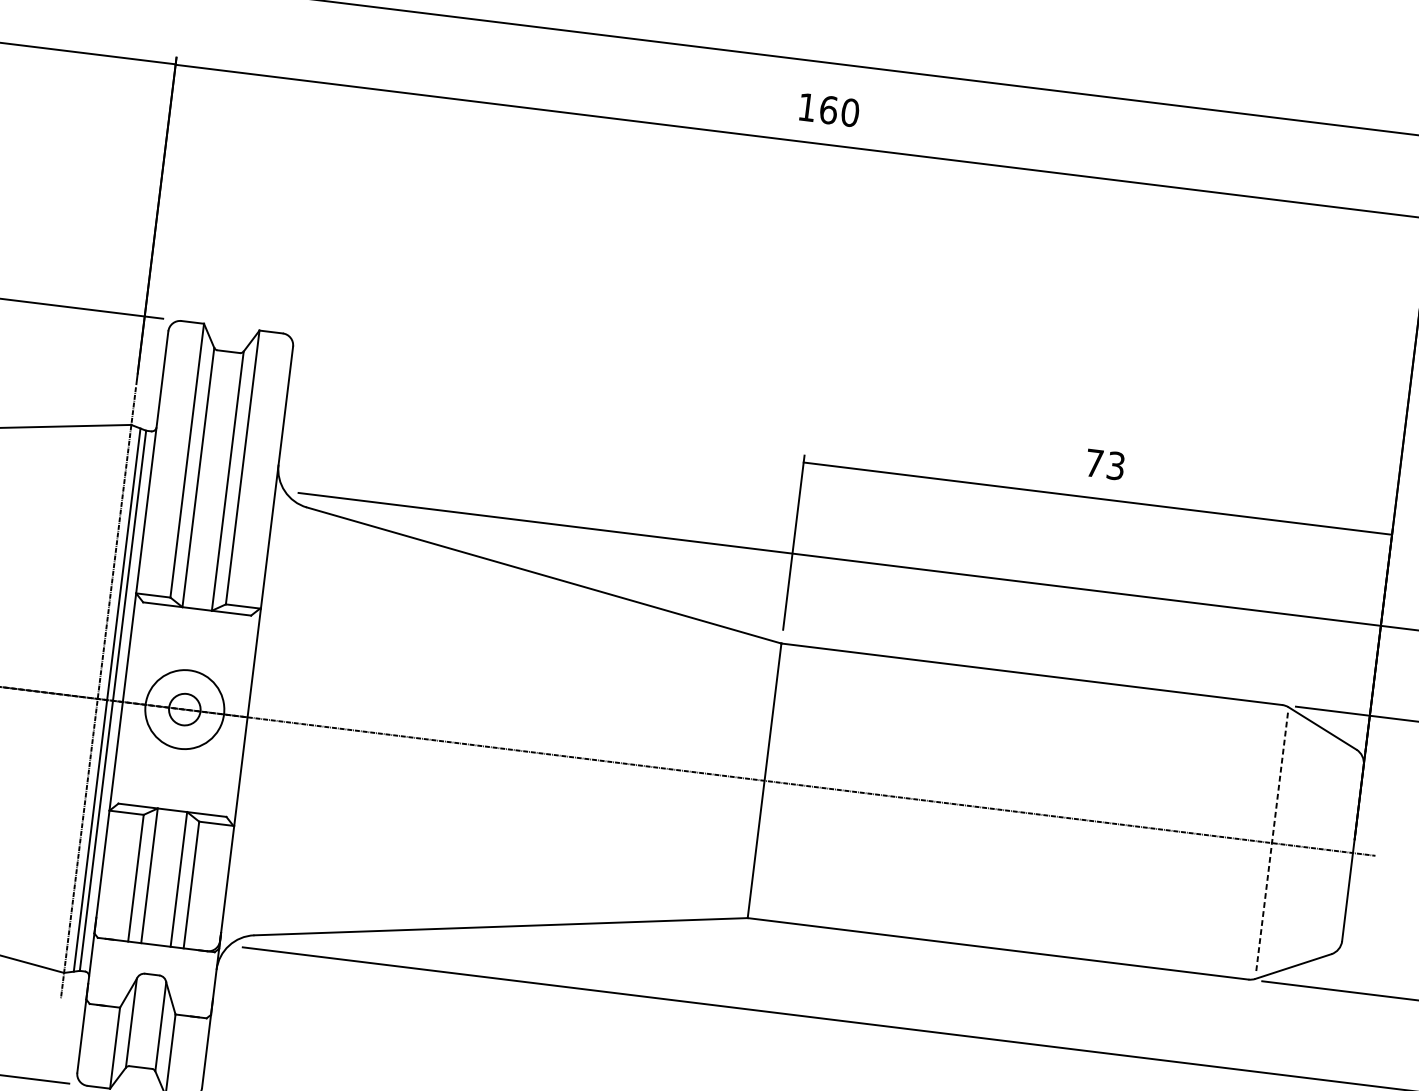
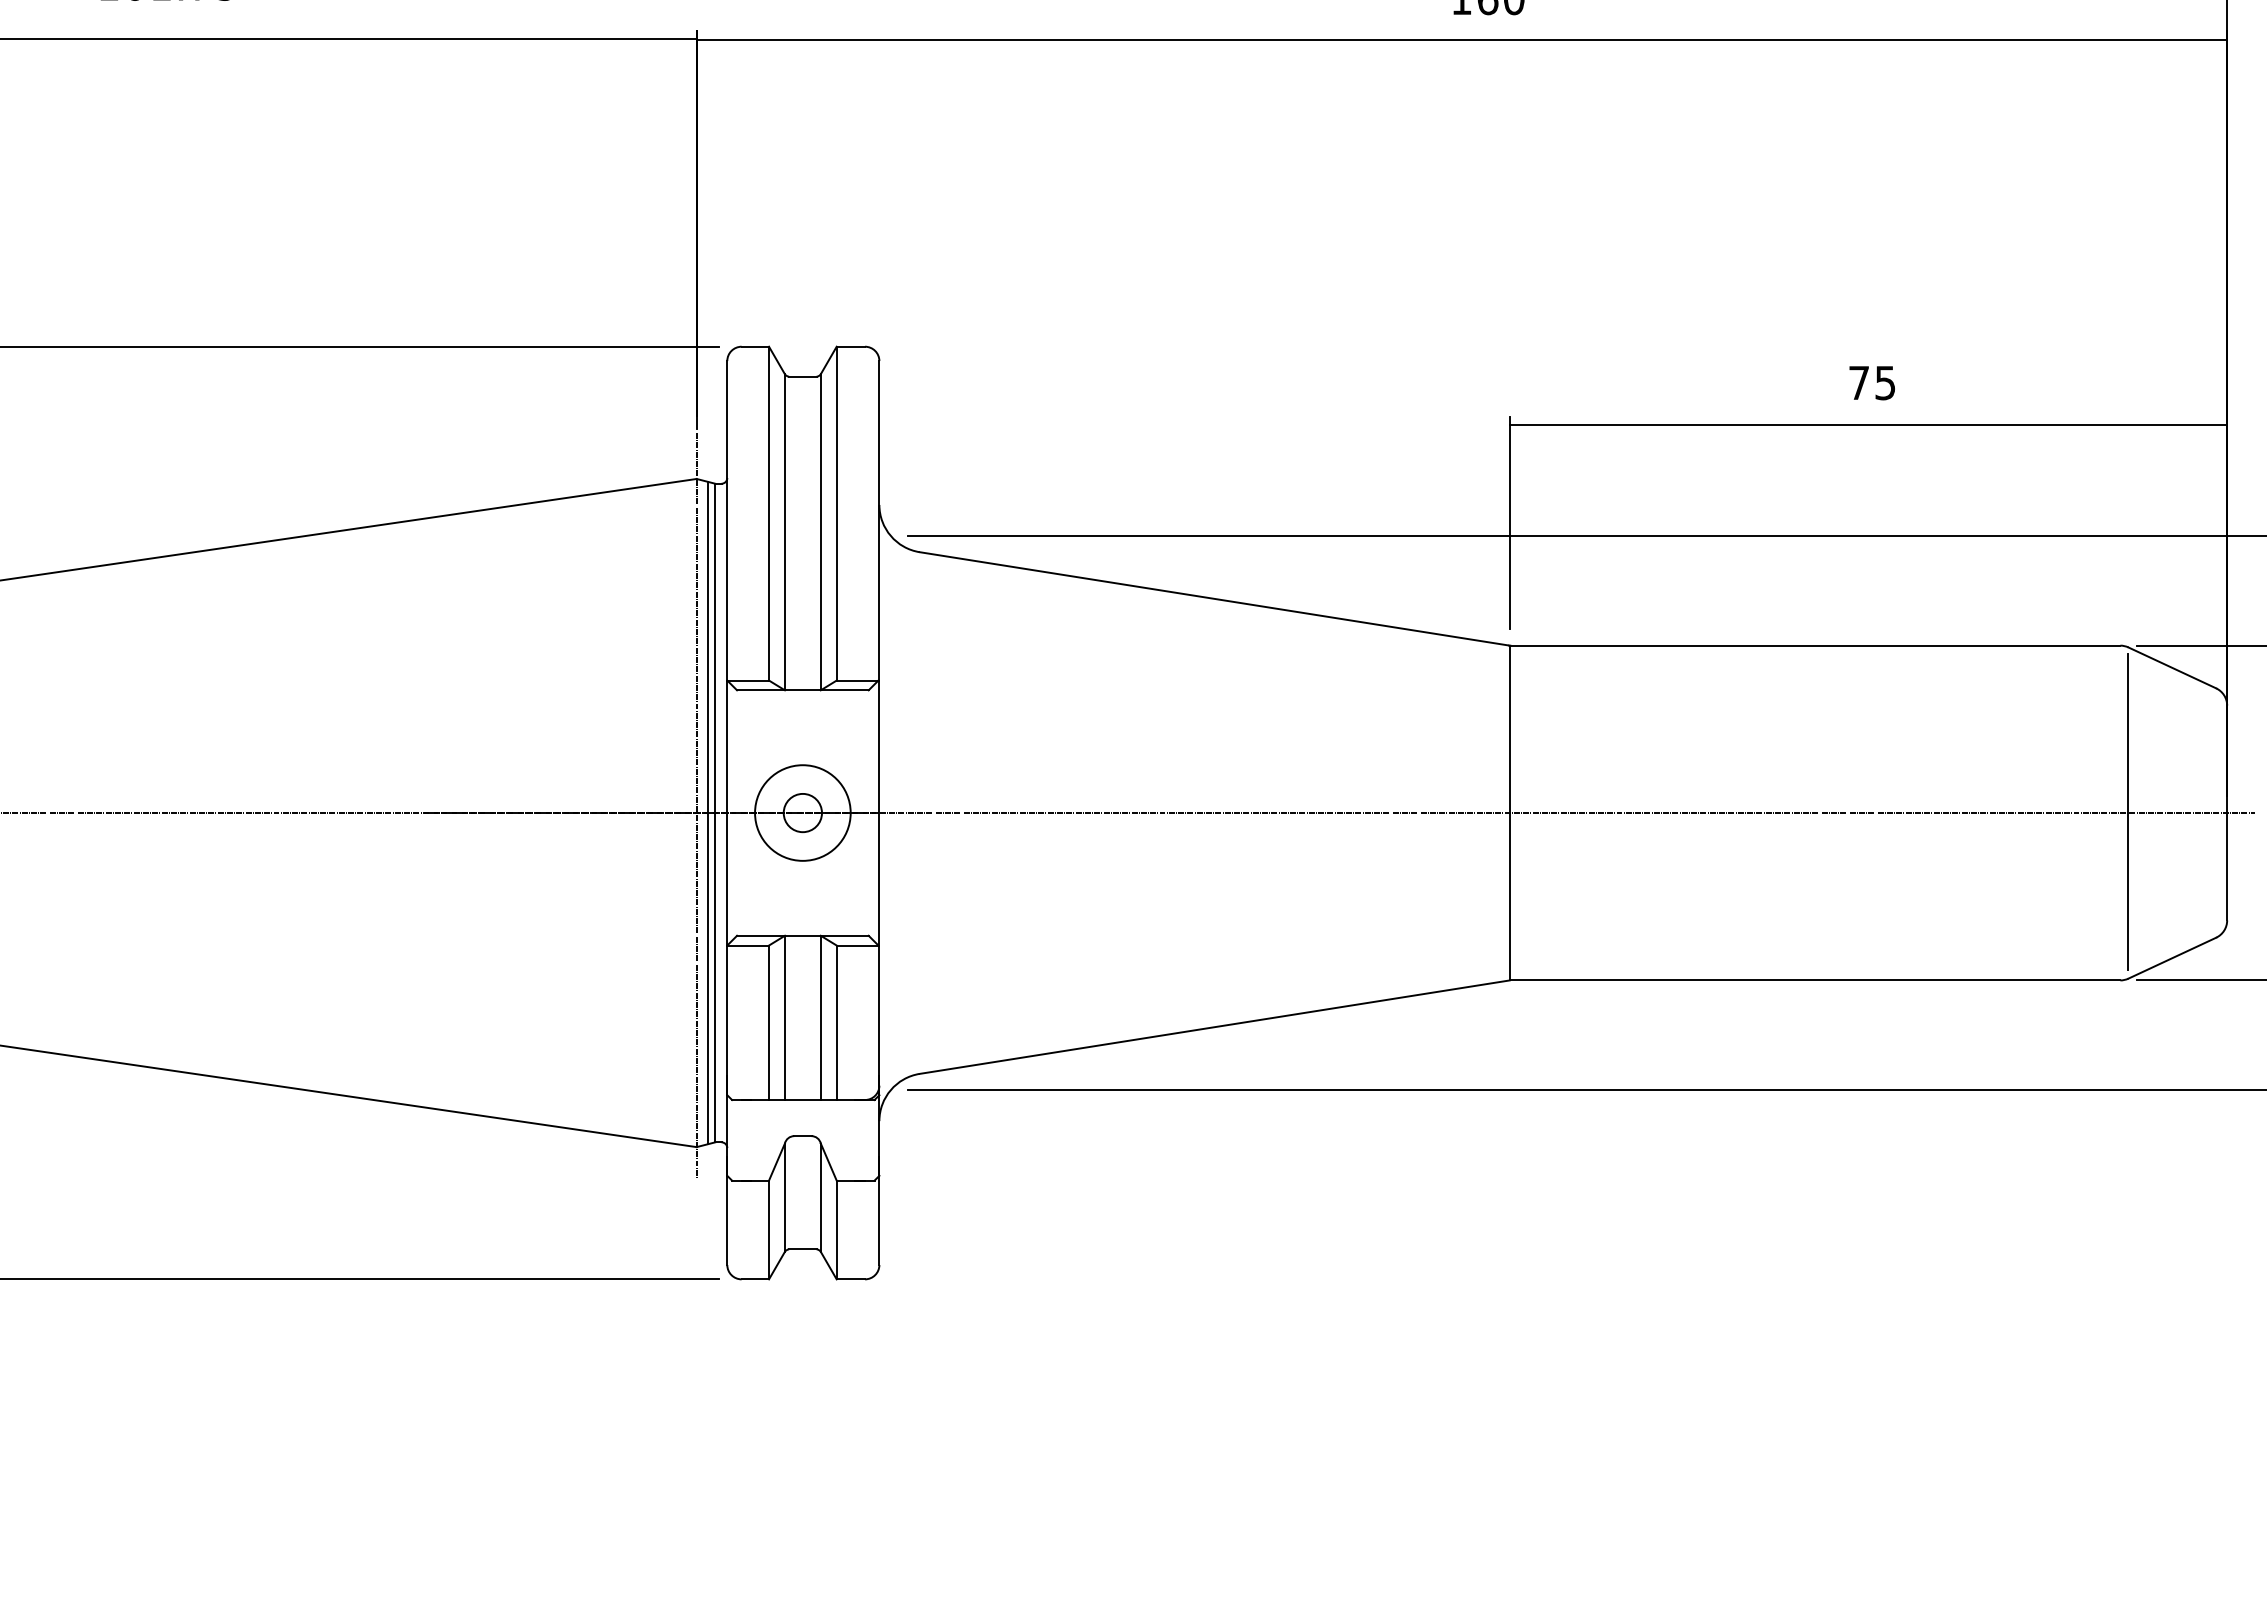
text: (1116, 465) -> (1885, 382), 73 -> 75
line: (1272, 842) -> (2128, 812), dashed -> solid

